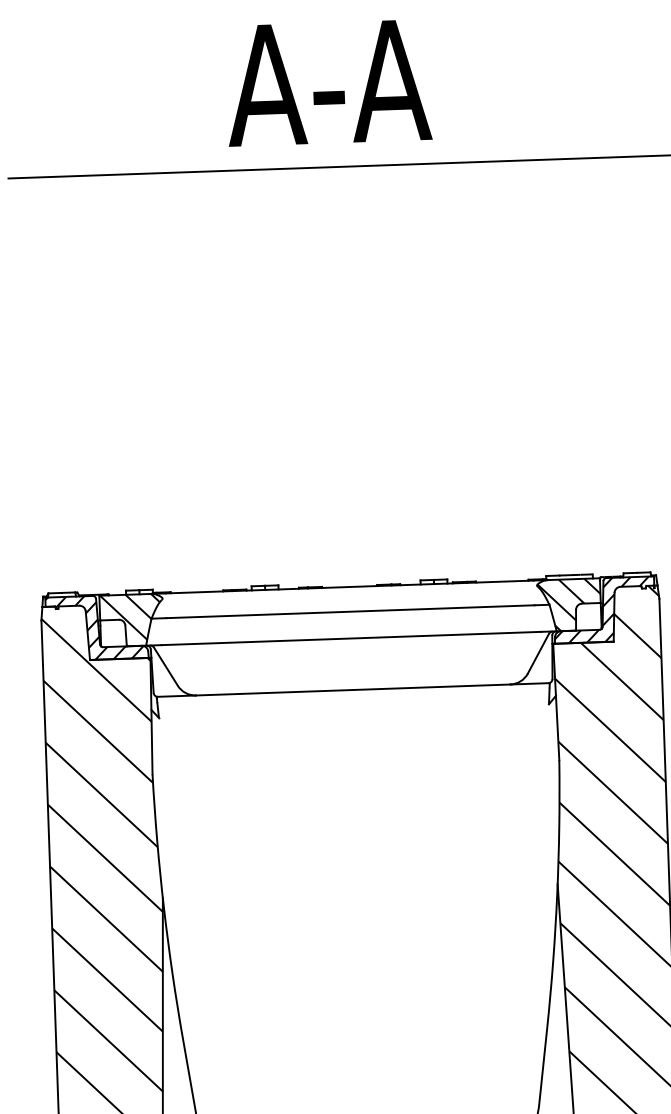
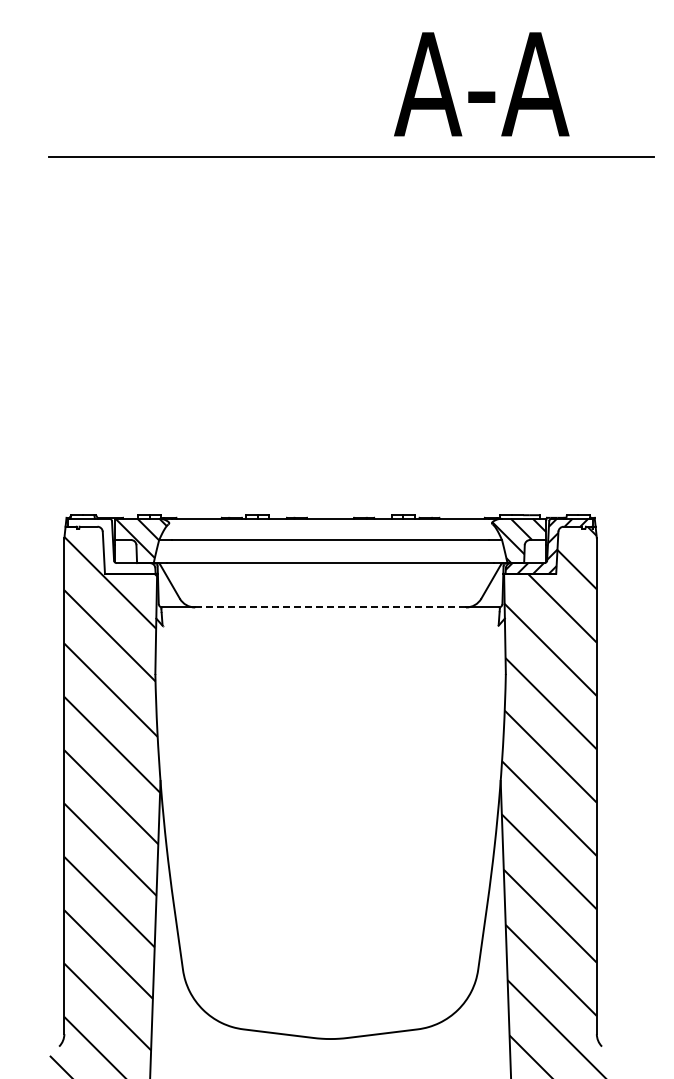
text: (328, 83) -> (481, 84), moved
hatch: (94, 627) -> (109, 545), removed
line: (353, 690) -> (330, 607), solid -> dashed

